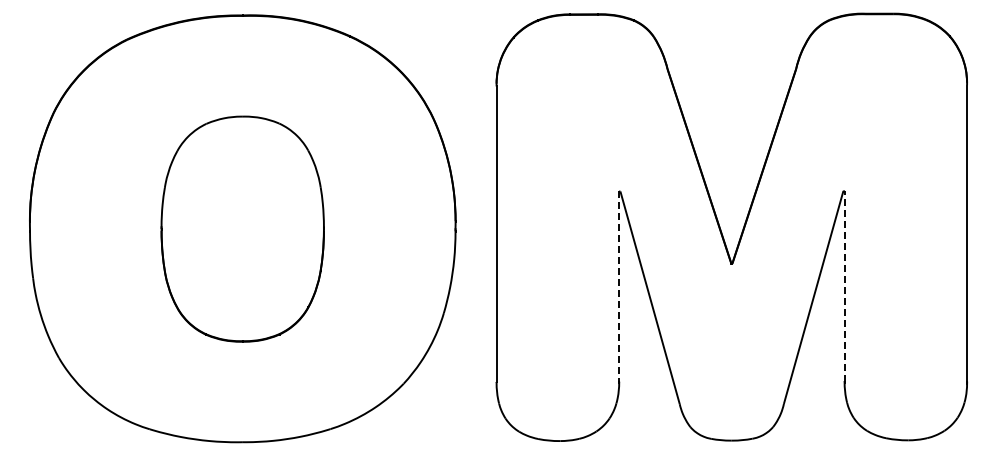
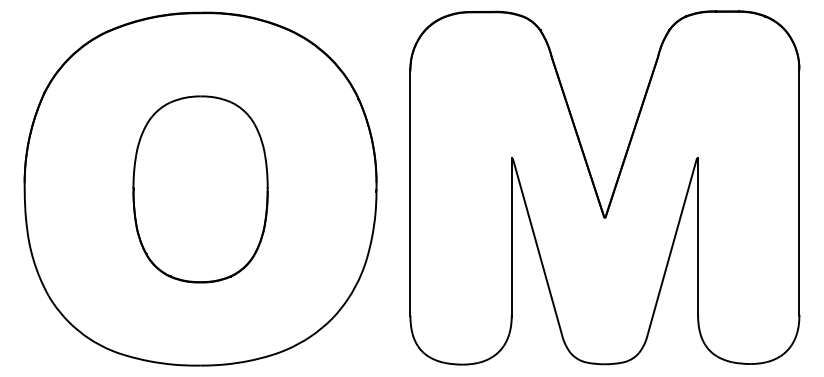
line: (844, 285) -> (698, 236), dashed -> solid
line: (619, 287) -> (512, 237), dashed -> solid

